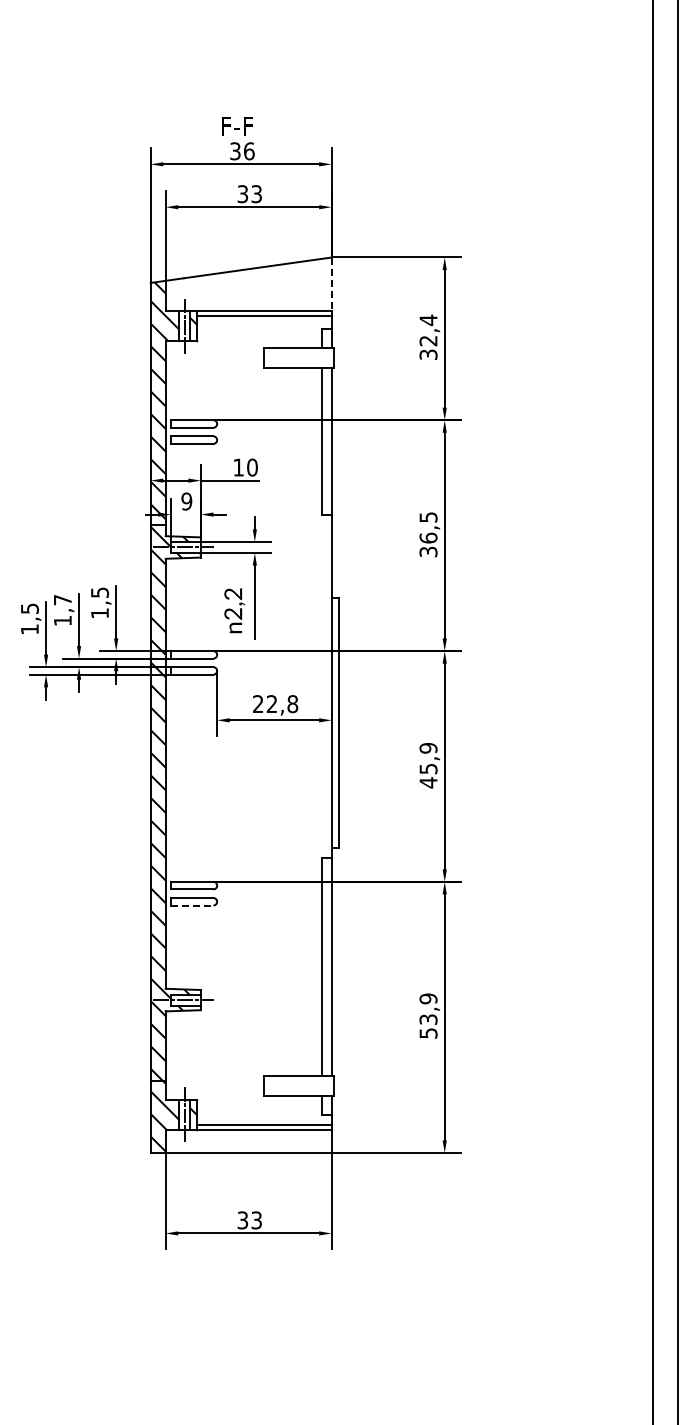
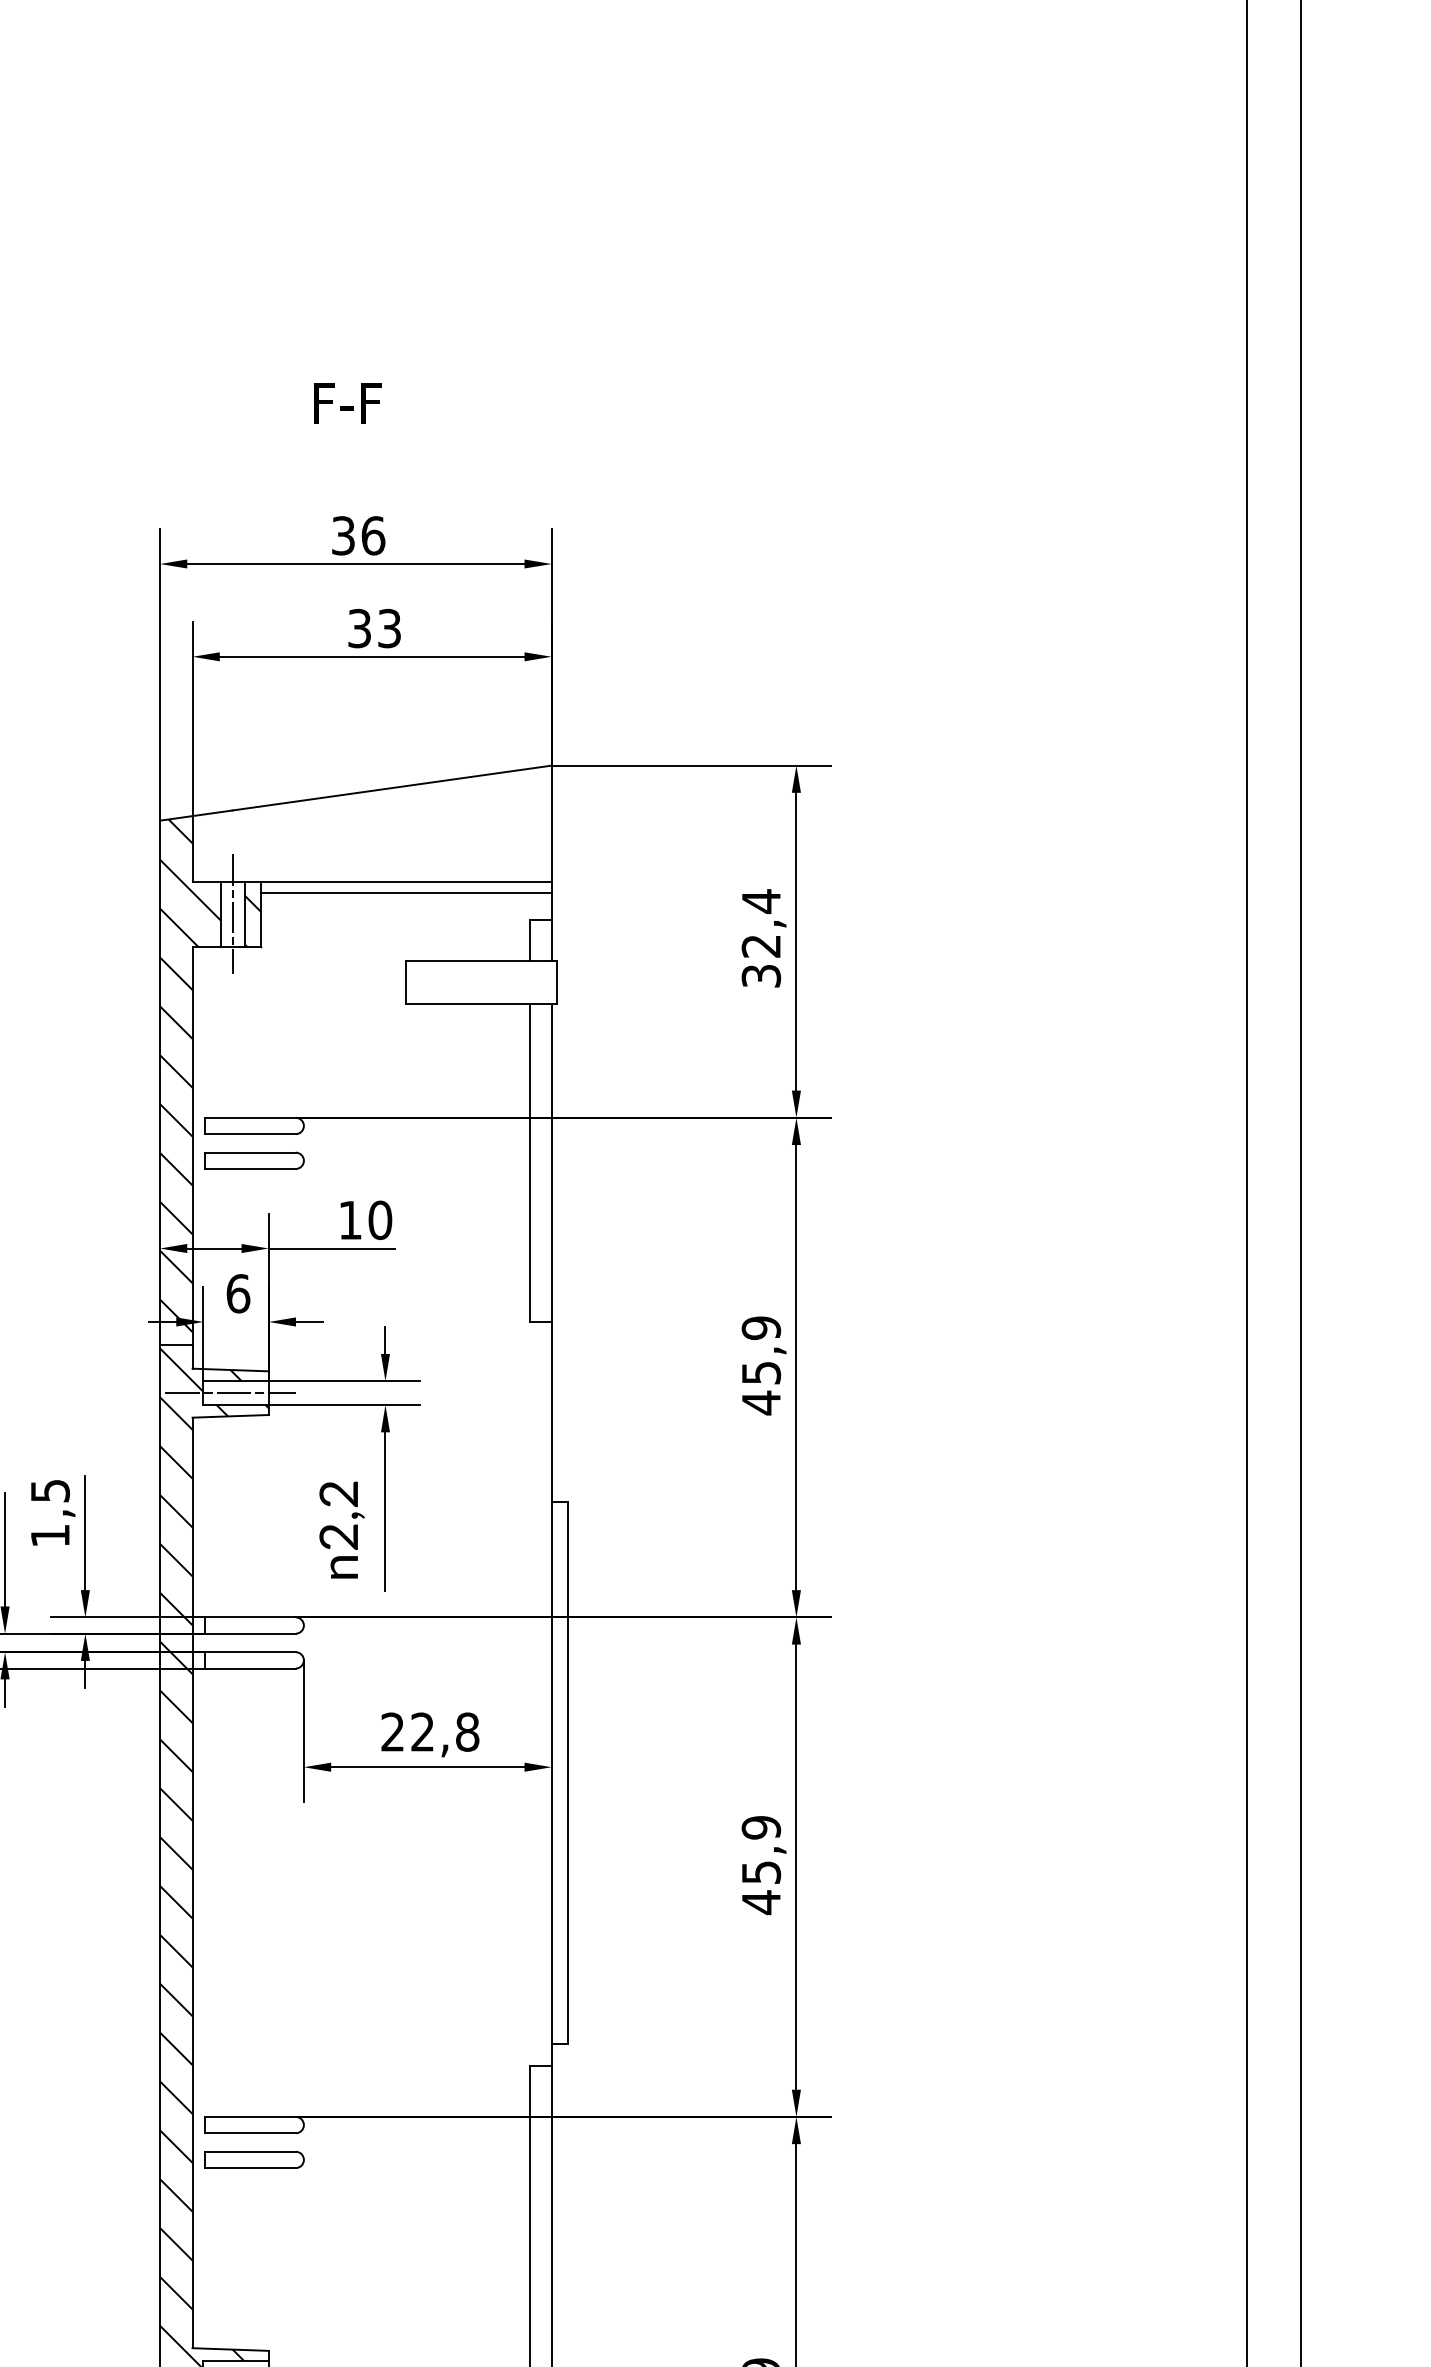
text: (237, 126) -> (347, 404), moved
line: (331, 284) -> (551, 824), dashed -> solid
text: (186, 501) -> (237, 1293), 9 -> 6
text: (428, 534) -> (761, 1365), 36,5 -> 45,9
line: (192, 905) -> (250, 2167), dashed -> solid

